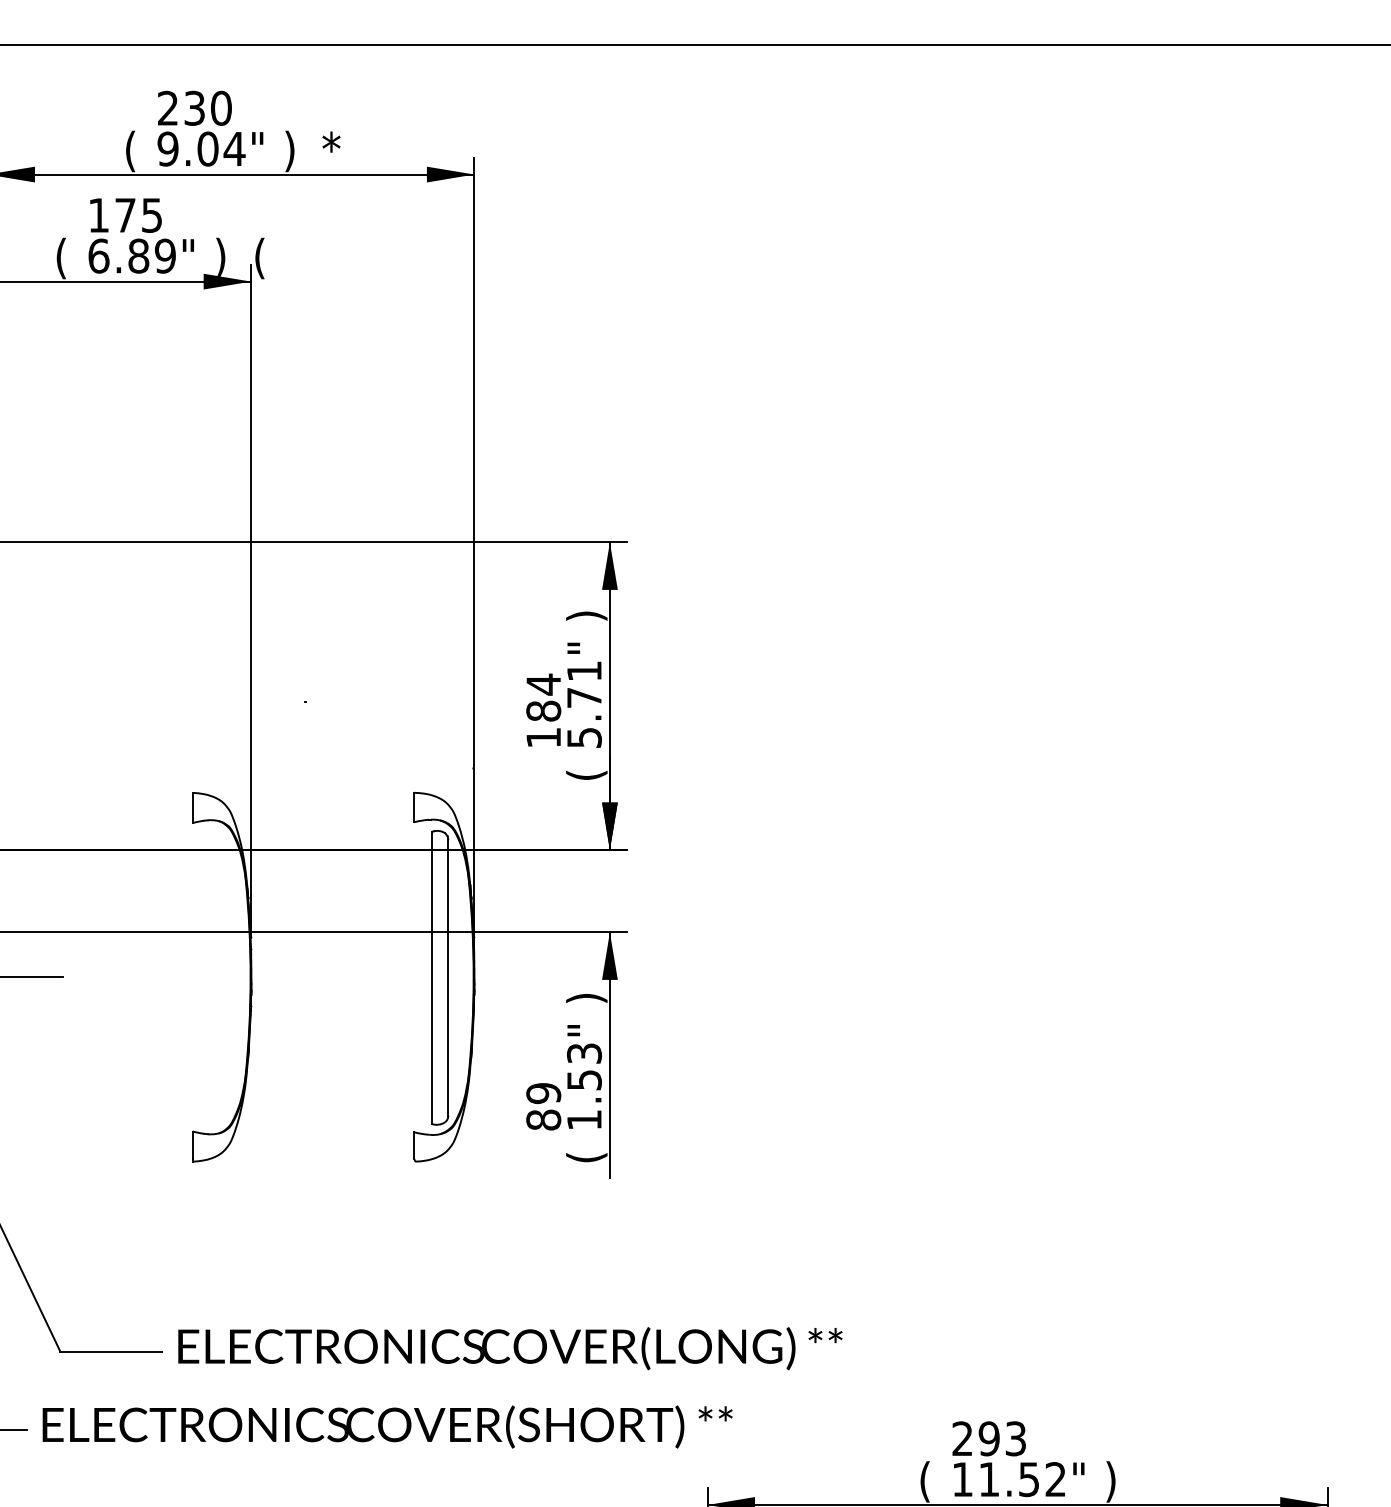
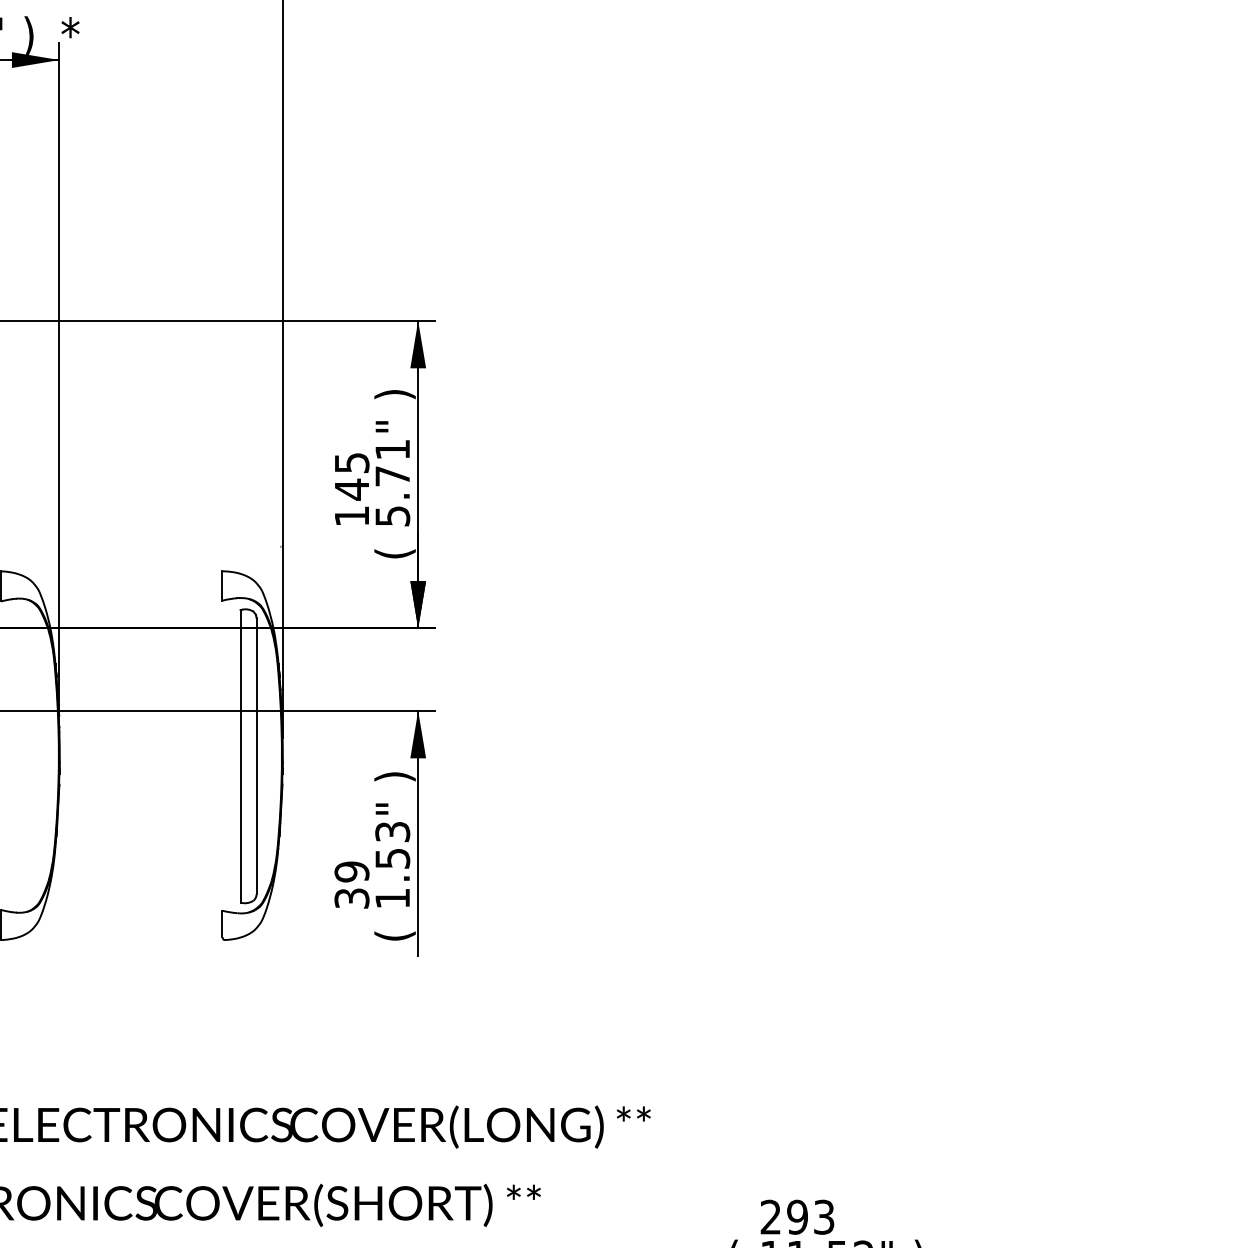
text: (262, 258) -> (70, 36), ( -> *
text: (543, 697) -> (351, 475), 184 -> 145
text: (543, 1119) -> (351, 897), 89 -> 39

